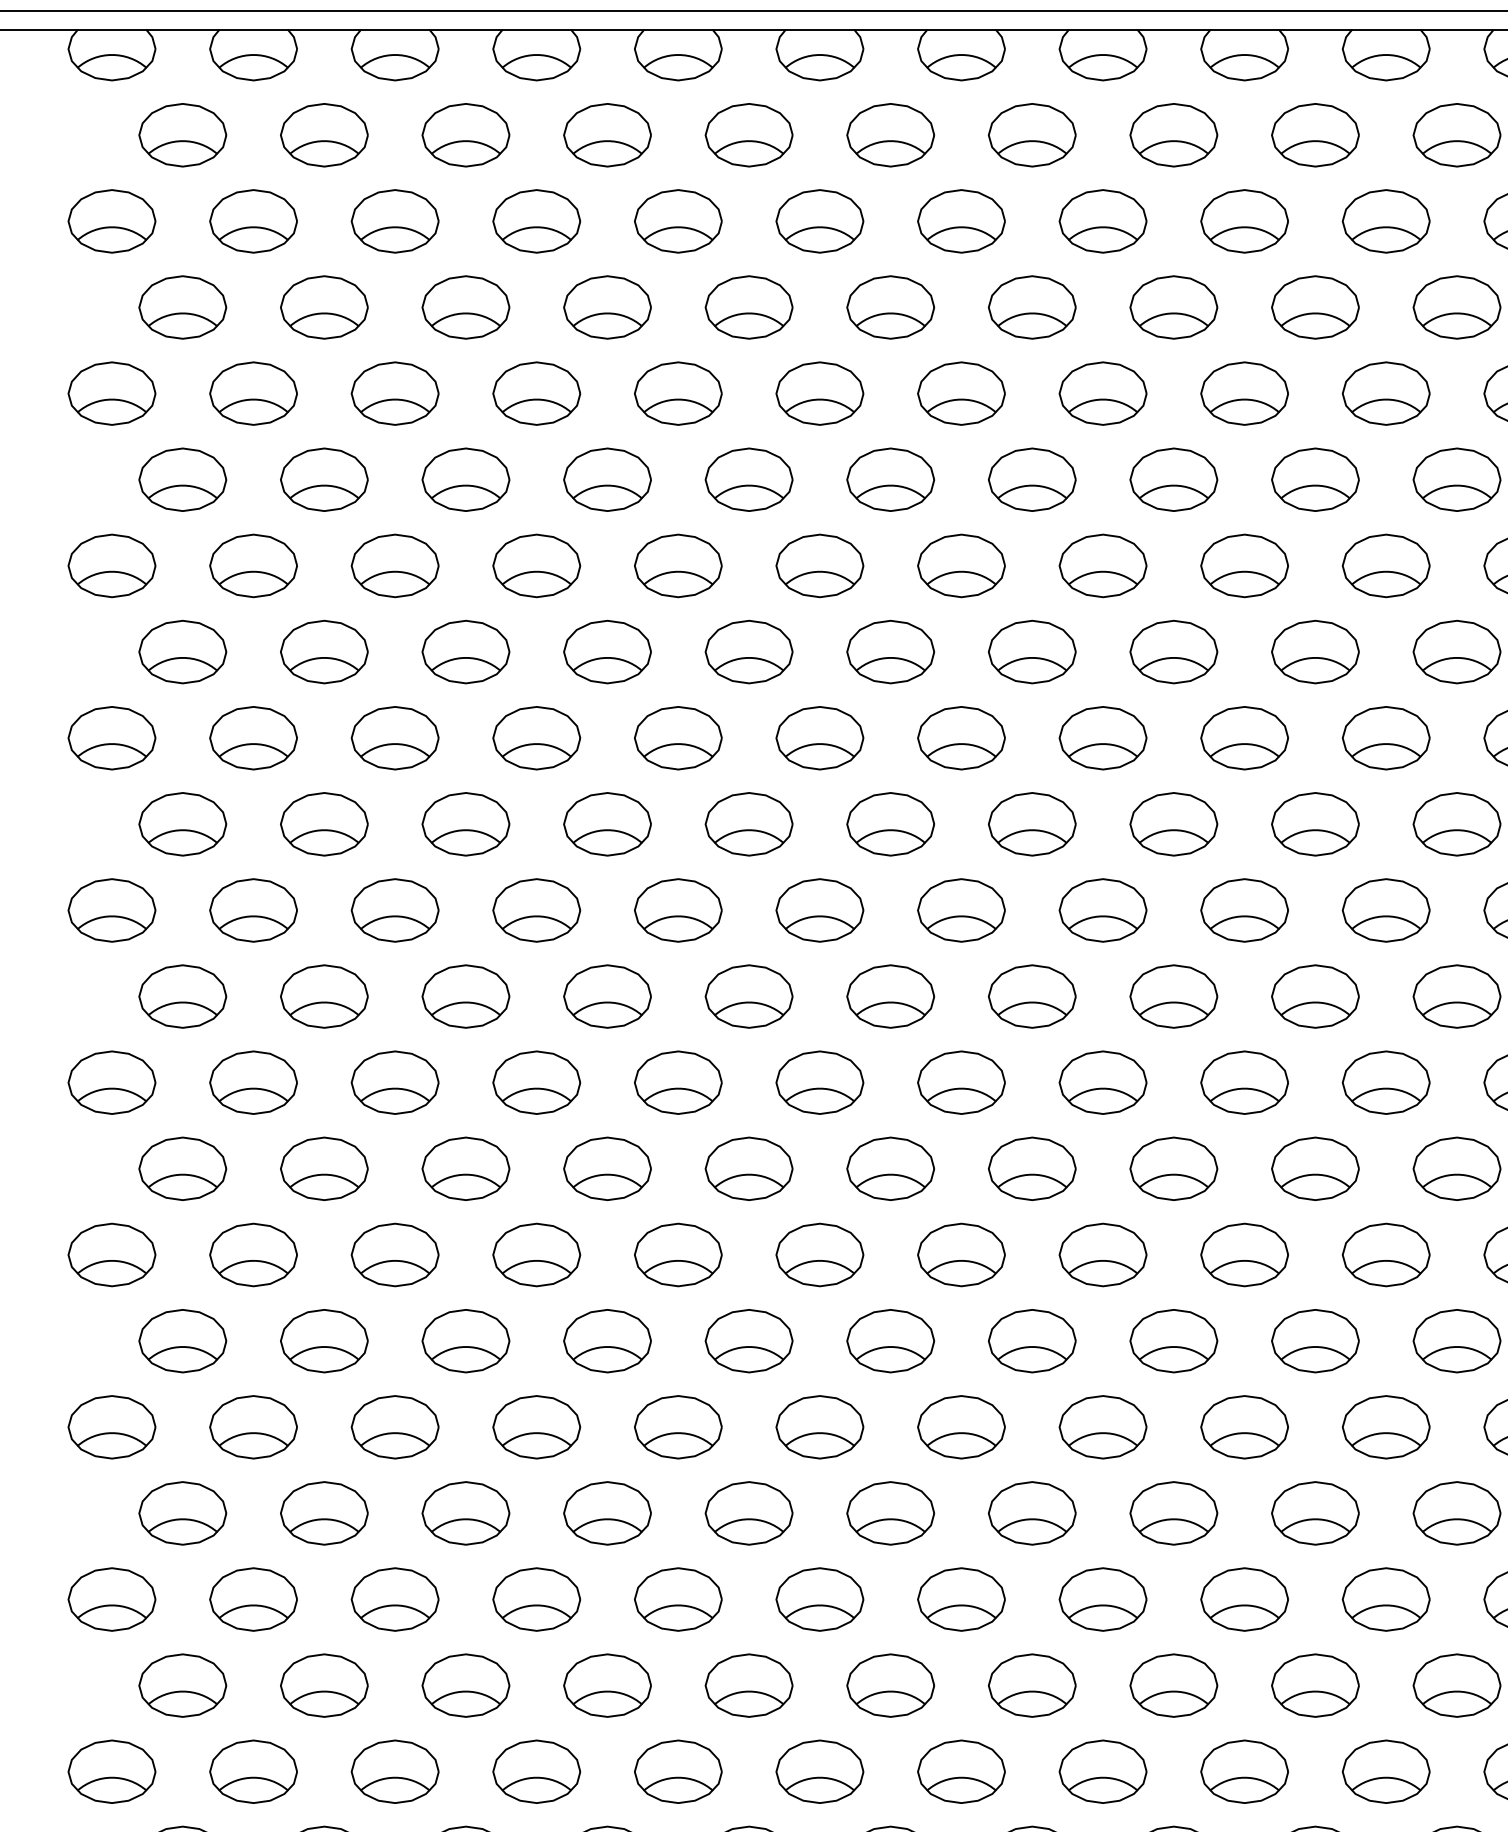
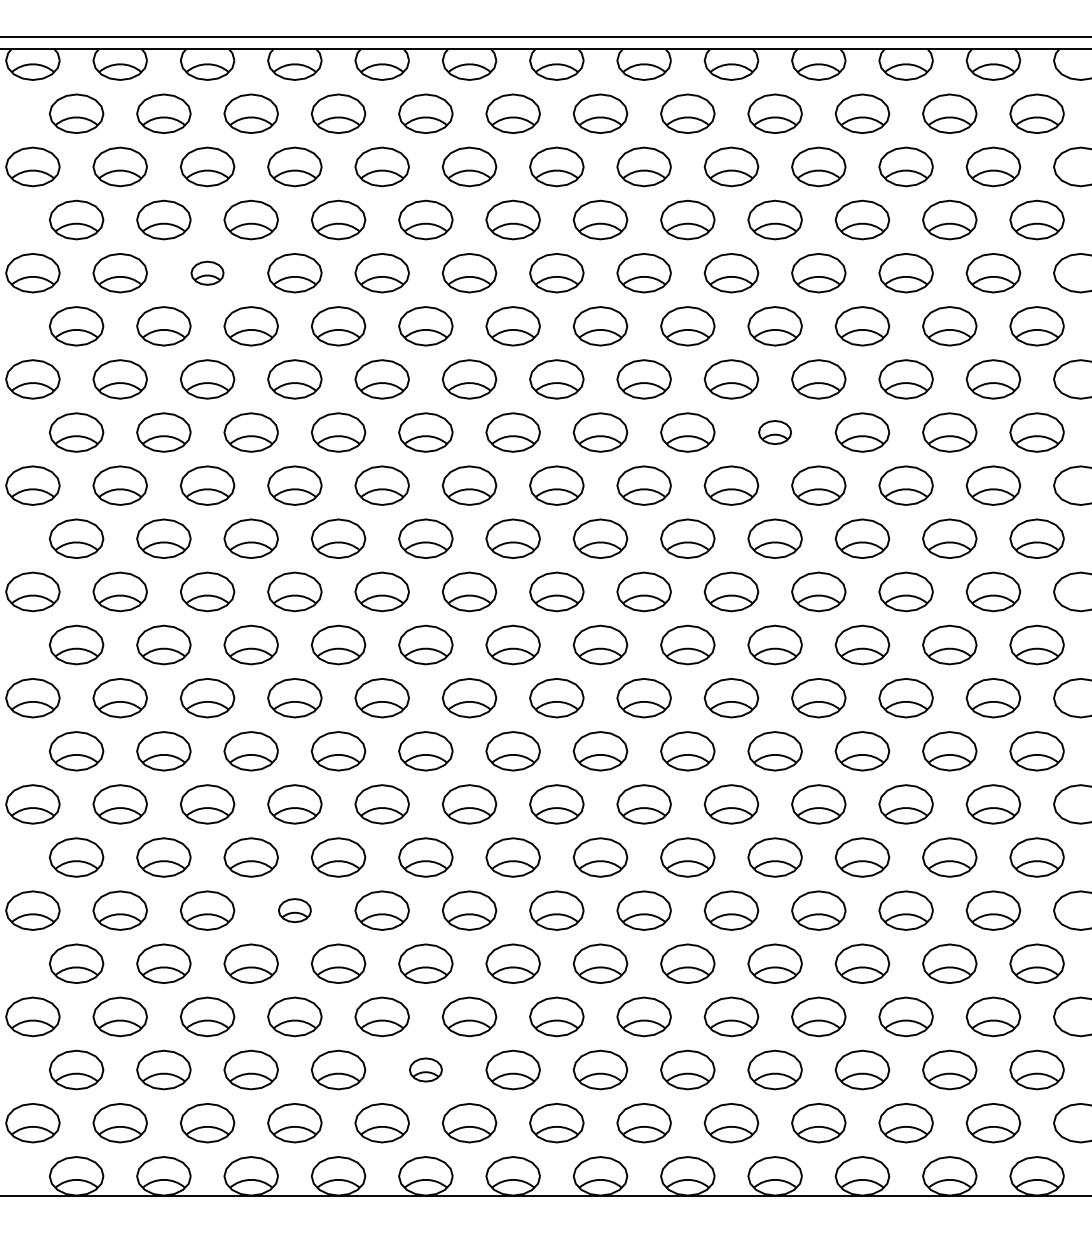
part: (395, 394) -> (207, 273), size x0.6
part: (1314, 651) -> (774, 432), size x0.6
part: (536, 1426) -> (294, 910), size x0.6
part: (748, 1684) -> (425, 1069), size x0.6

